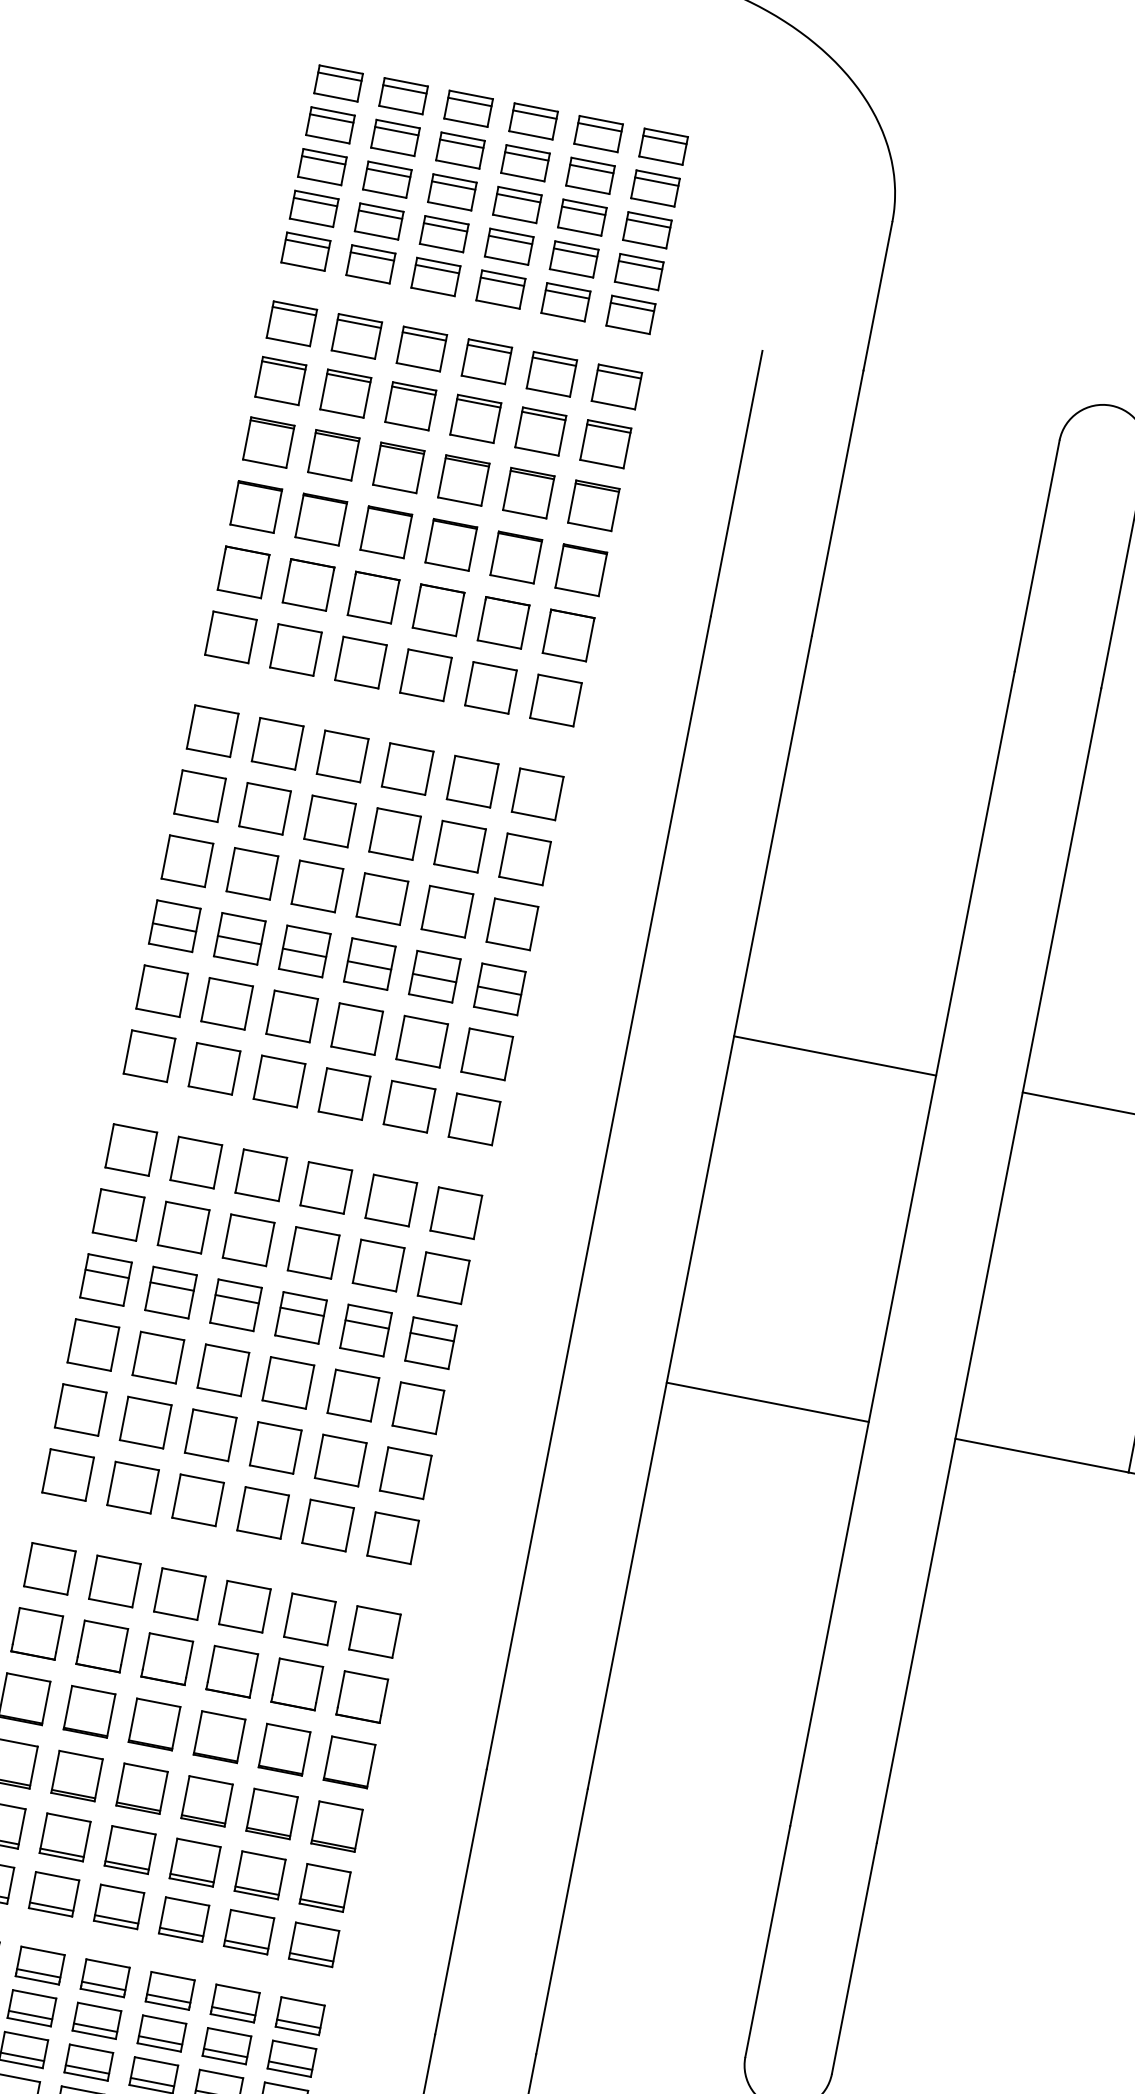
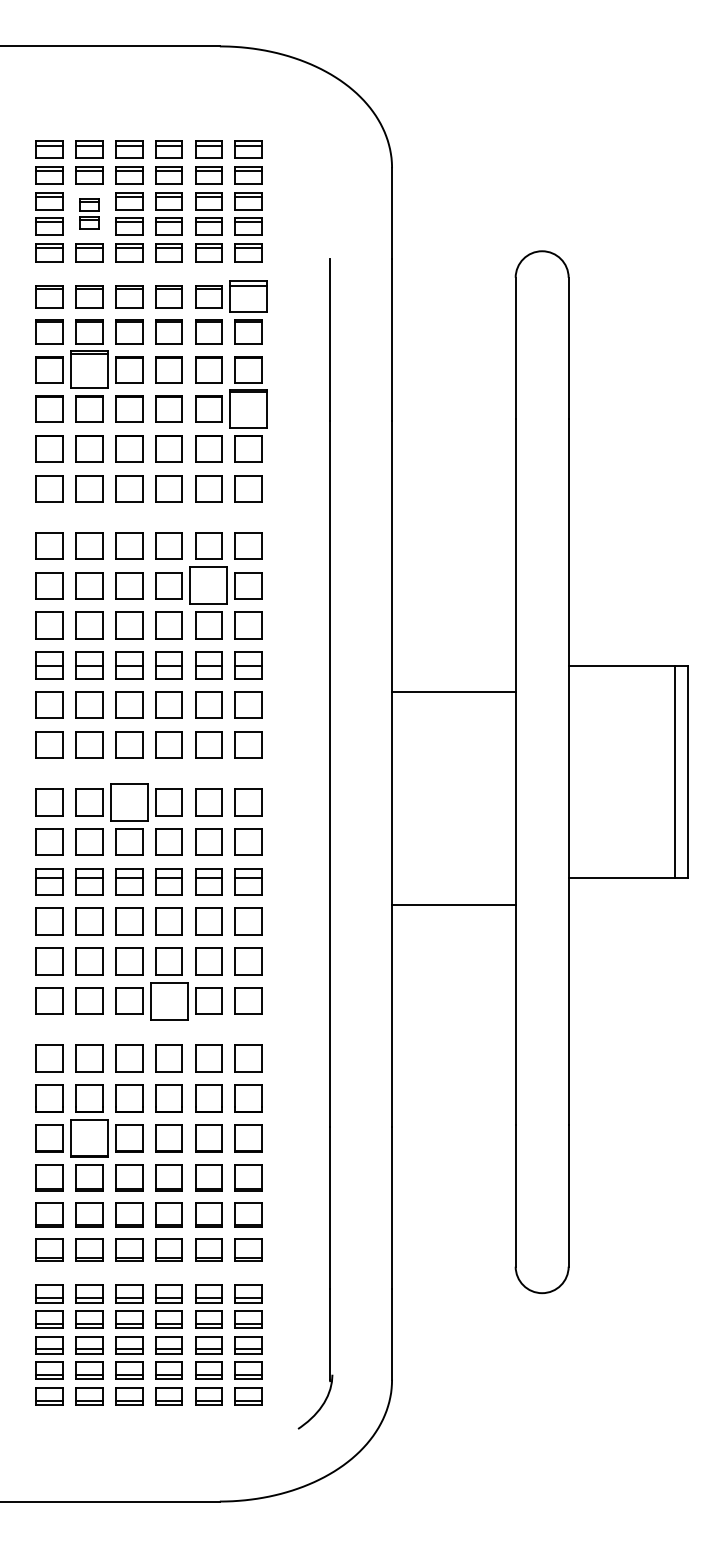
part: (383, 200) -> (89, 213), size x0.7
part: (616, 386) -> (248, 296), size x1.4
part: (333, 455) -> (89, 369), size x1.4
part: (581, 569) -> (248, 408), size x1.4
part: (459, 845) -> (208, 585), size x1.4
line: (834, 1056) -> (453, 692), moved
part: (261, 1175) -> (129, 802), size x1.4
line: (767, 1402) -> (453, 905), moved
part: (262, 1511) -> (168, 1000), size x1.4
part: (89, 1712) -> (89, 1138), size x1.4

